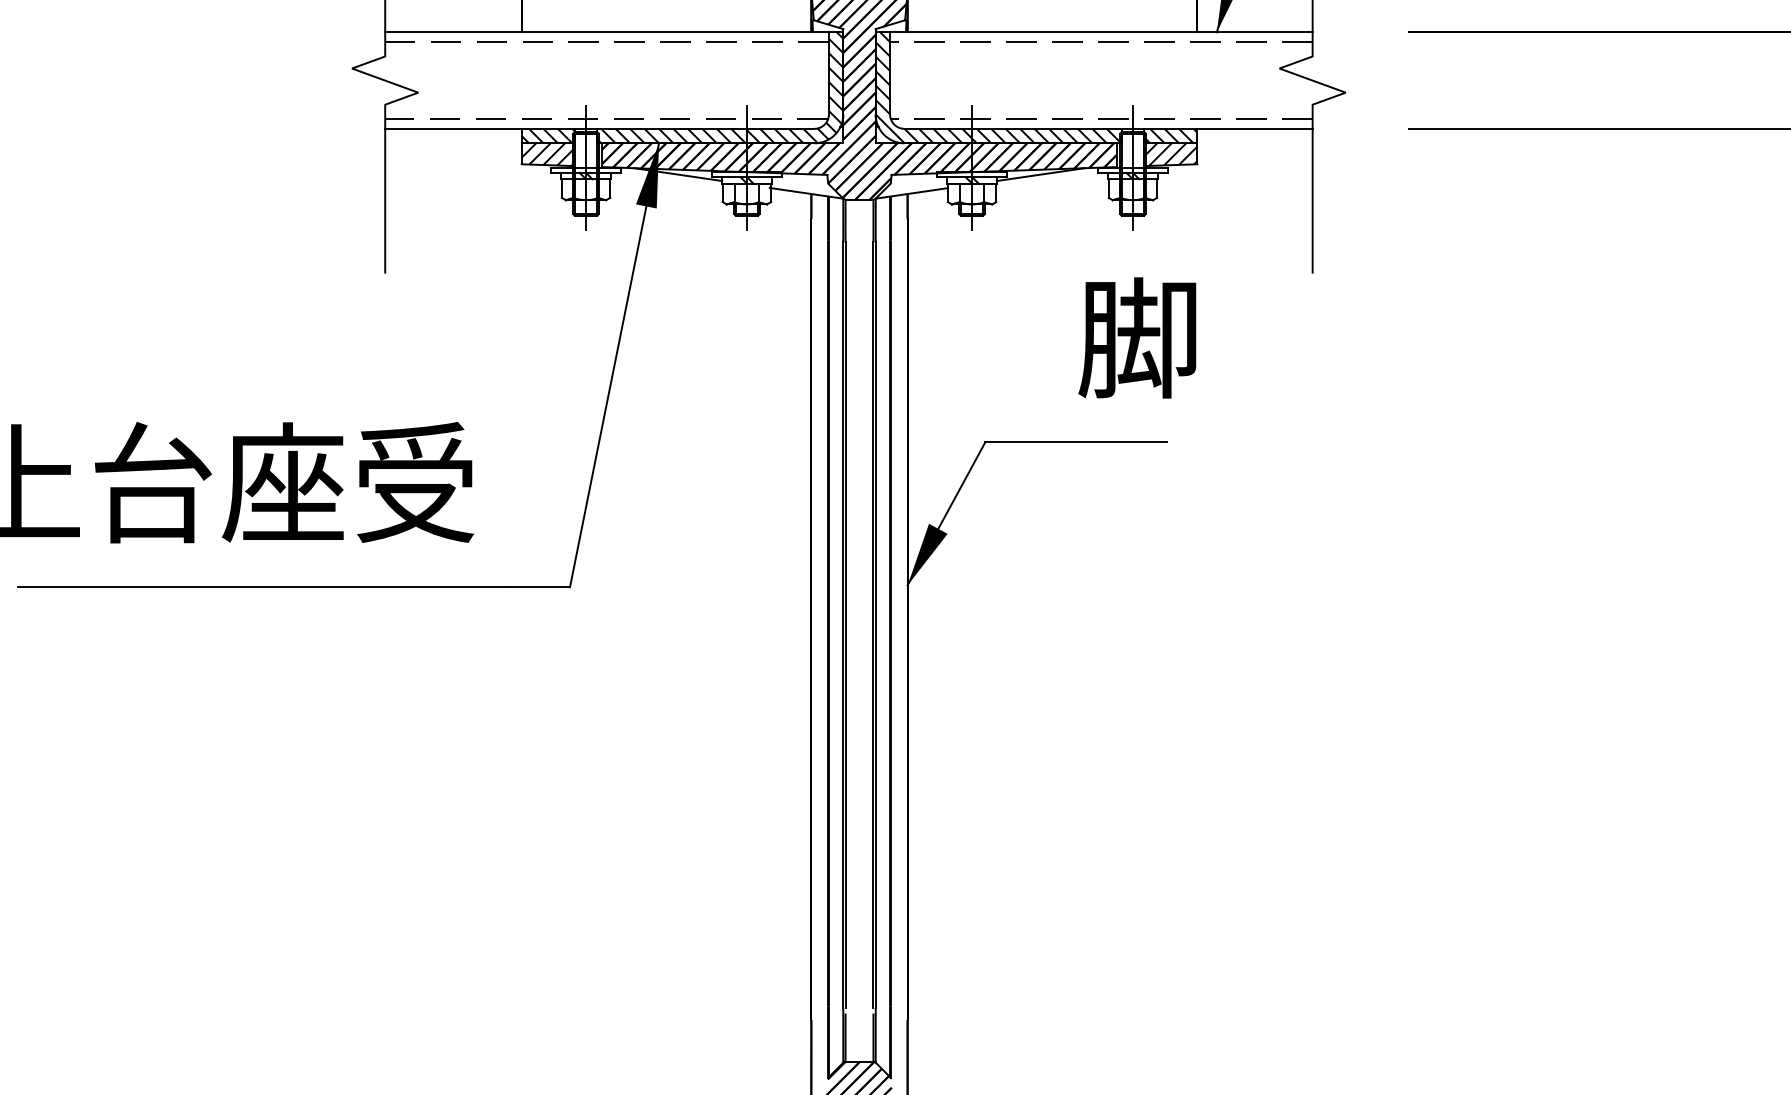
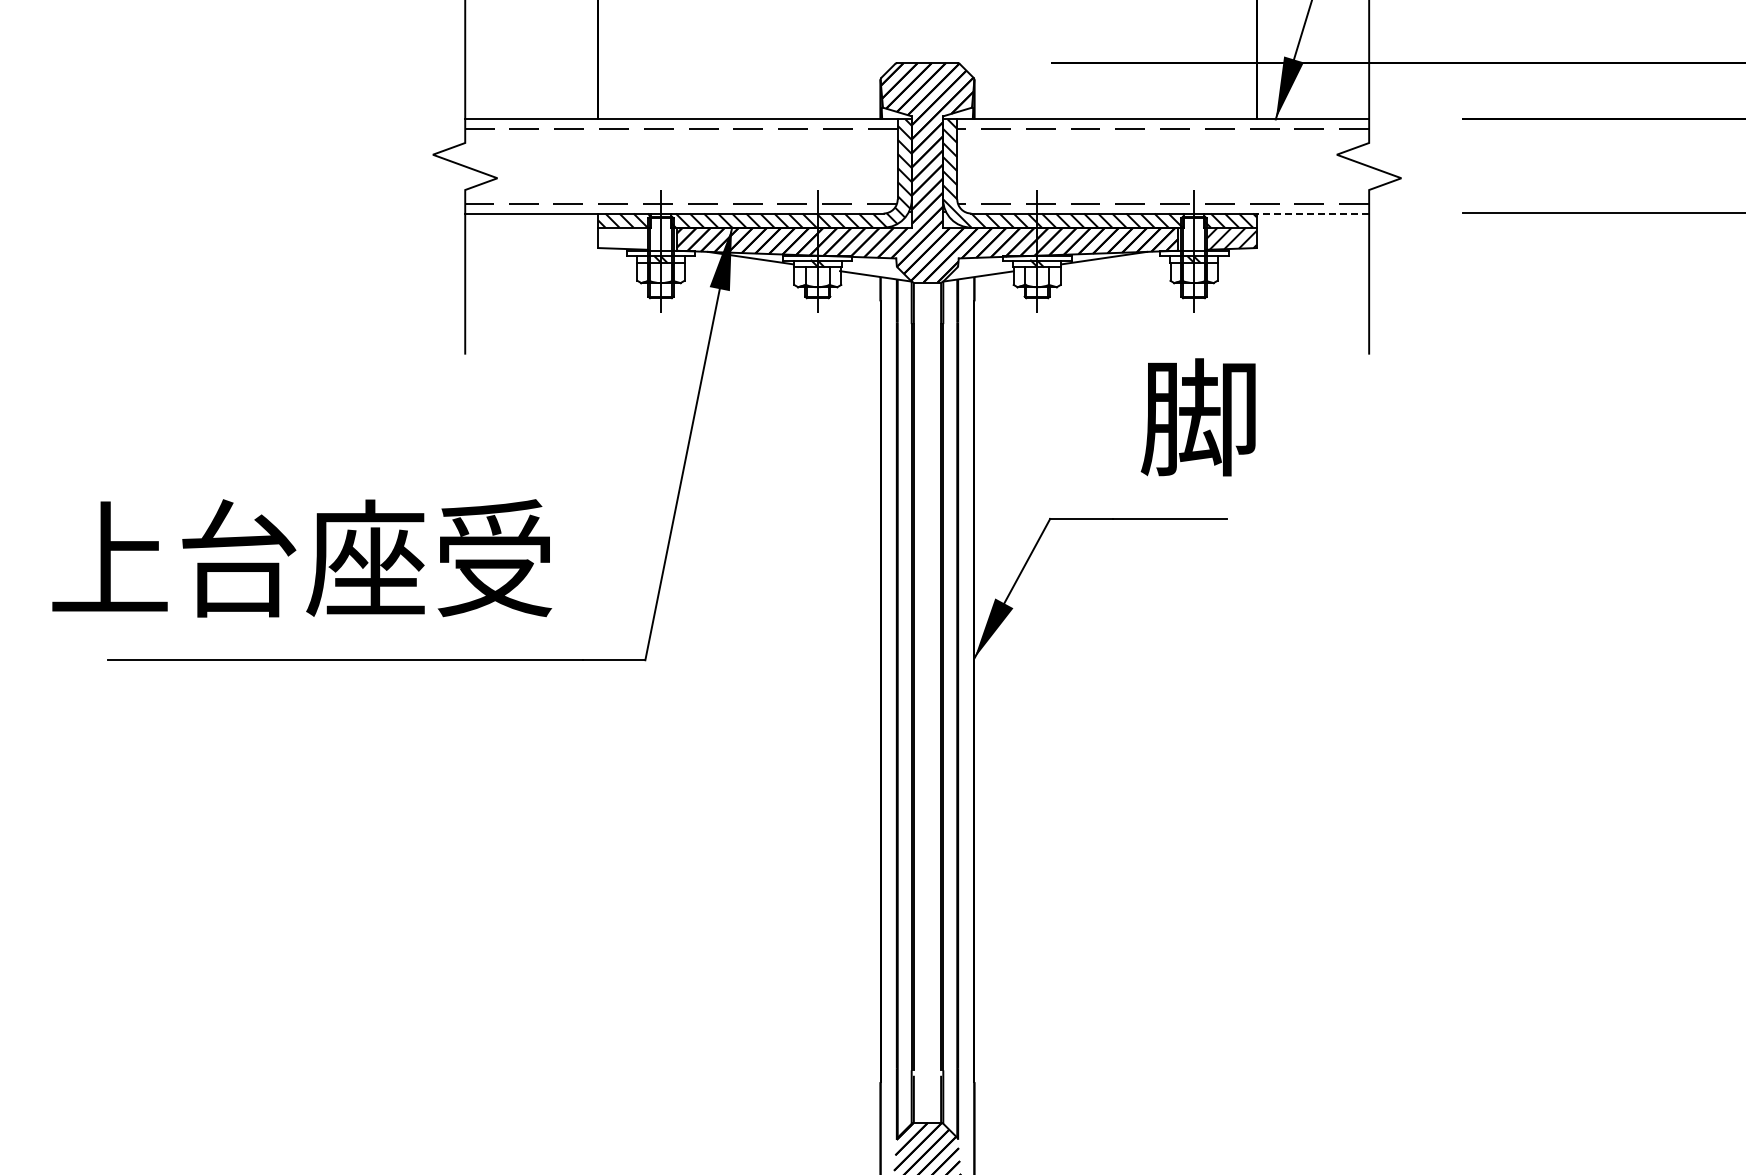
line: (1254, 128) -> (1312, 213), solid -> dashed
hatch: (547, 154) -> (623, 238), removed

